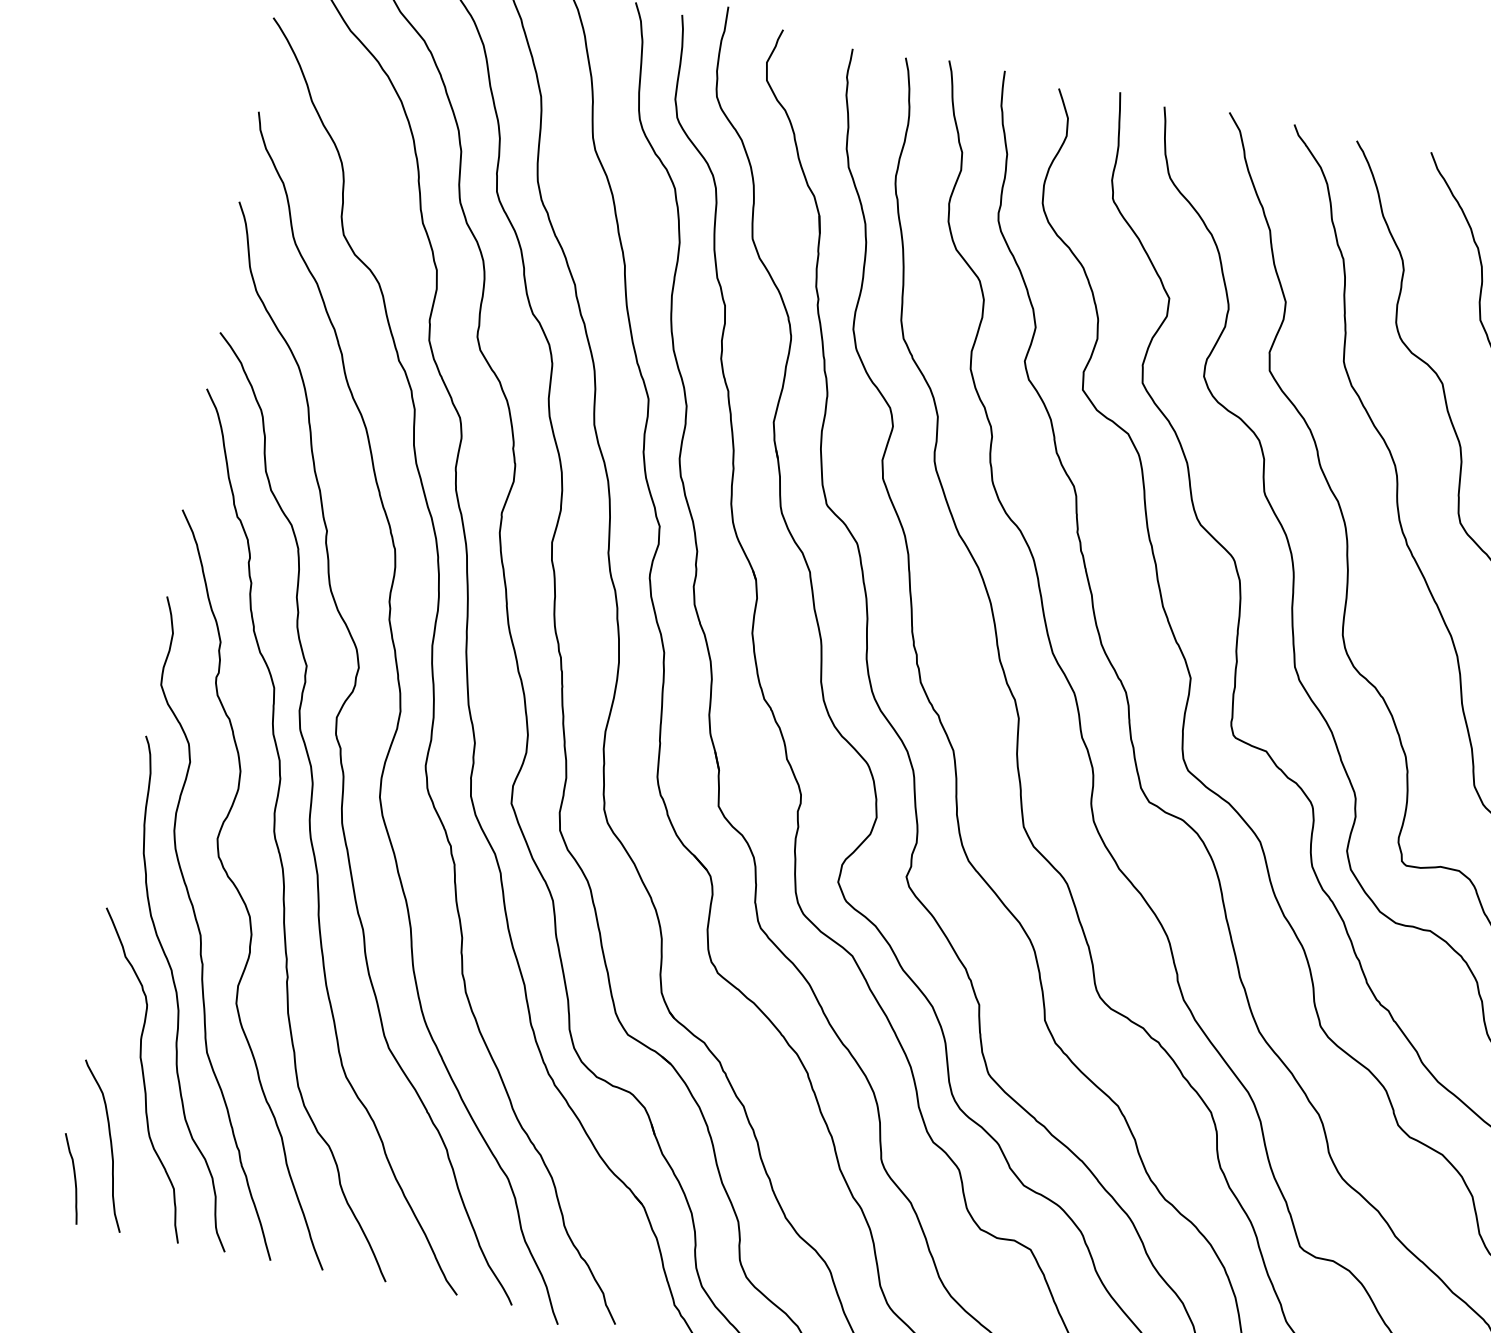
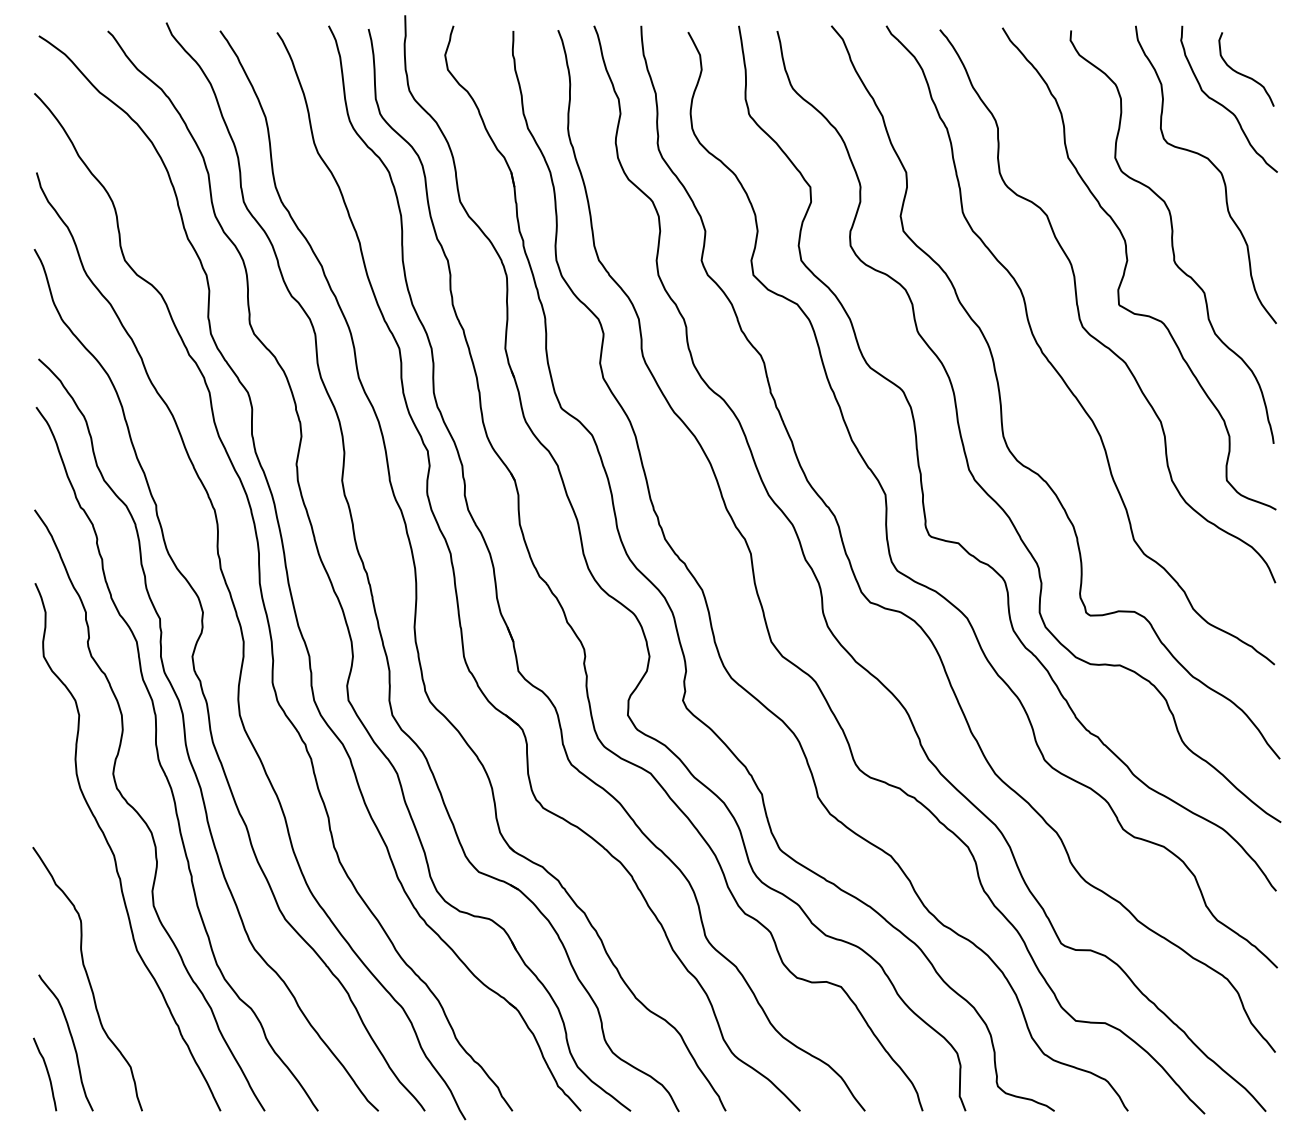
curve: (178, 993) -> (104, 906), removed

